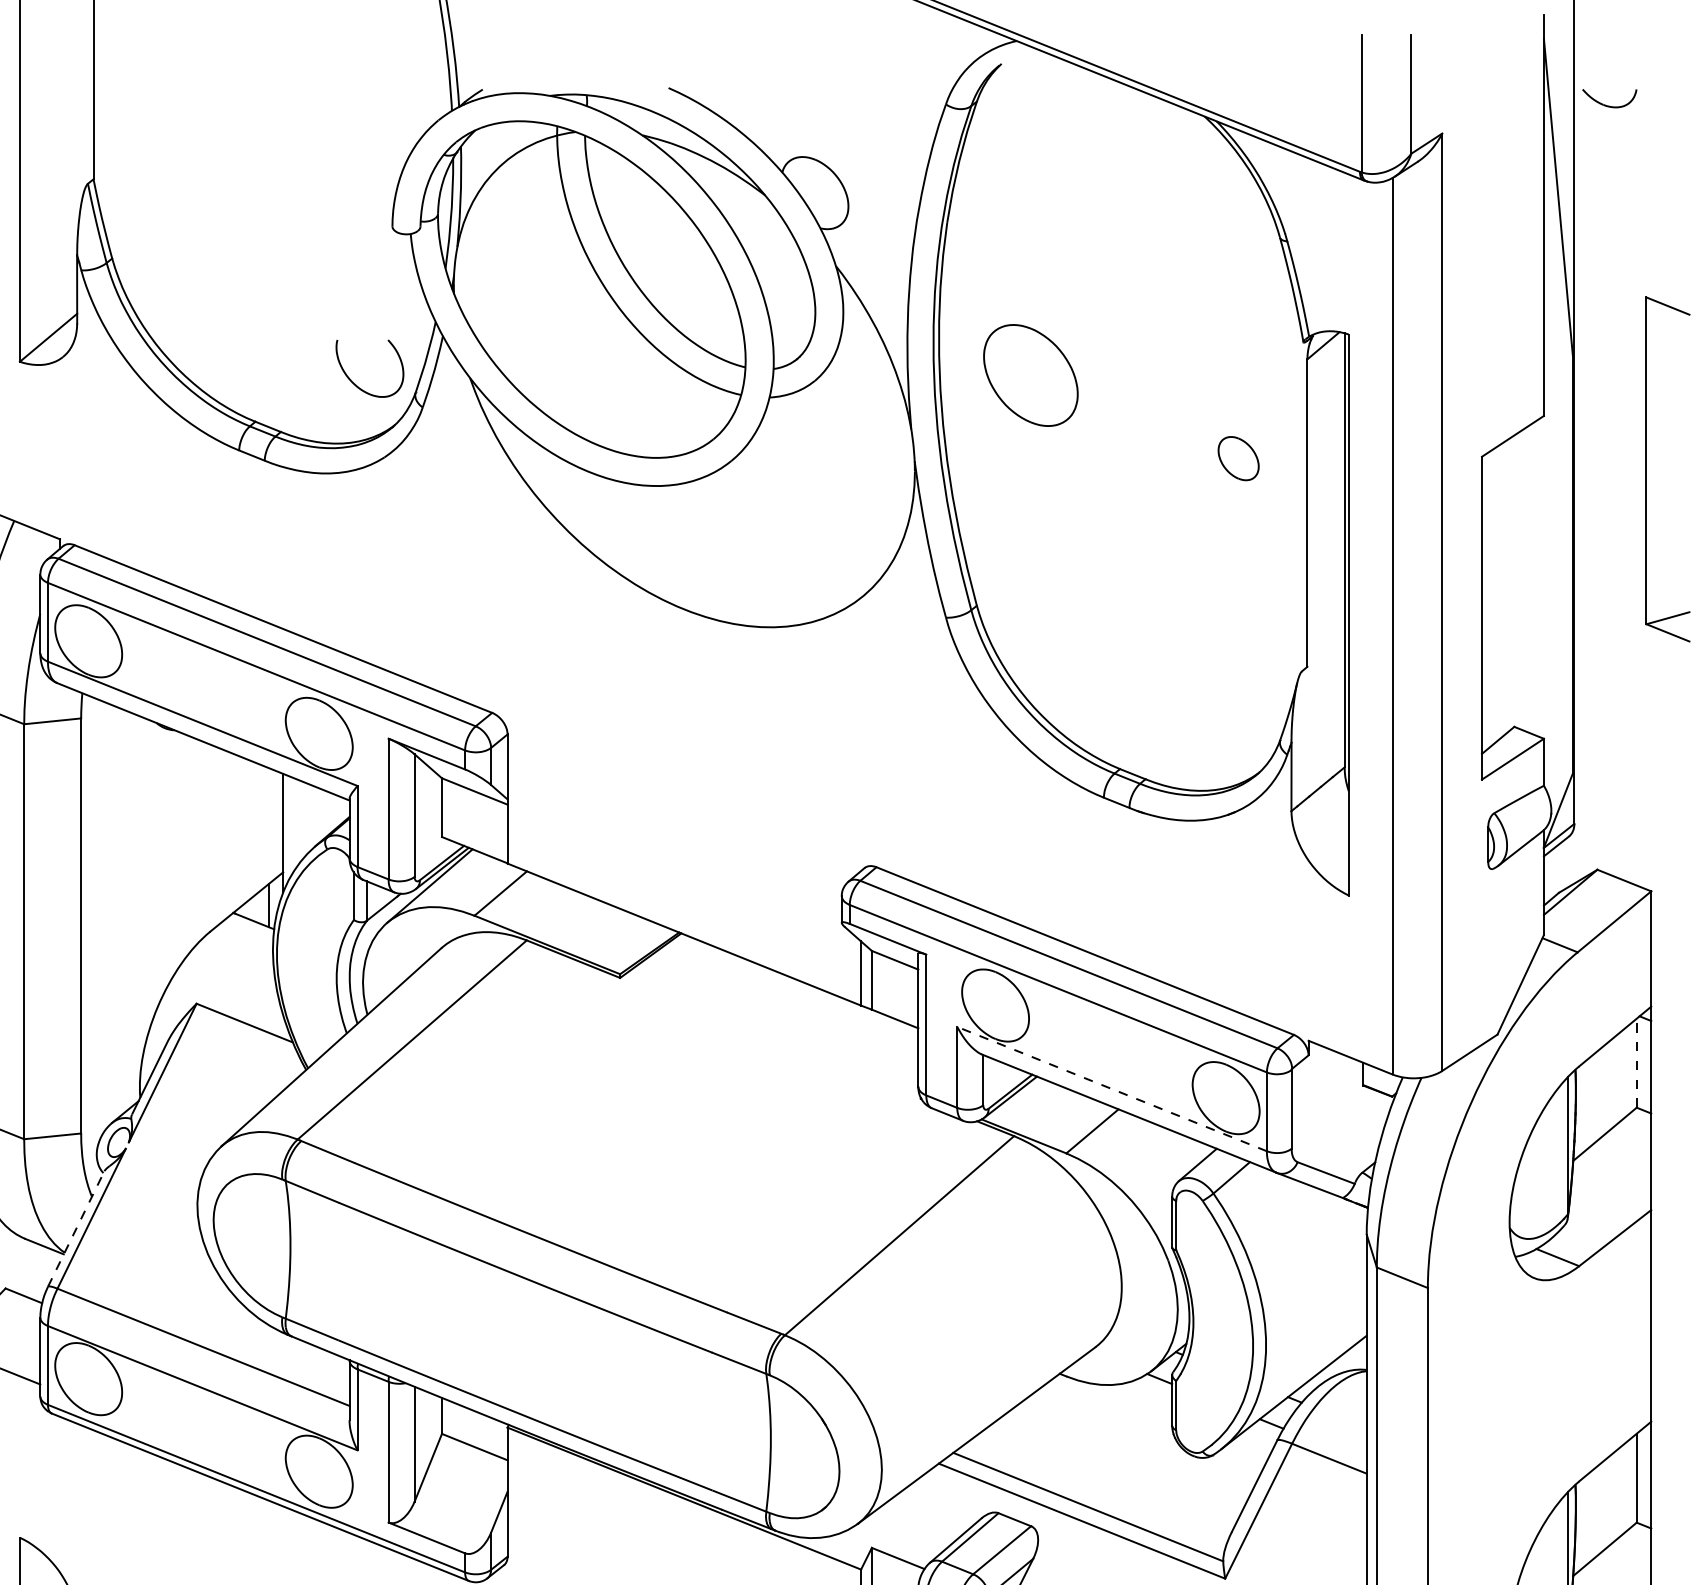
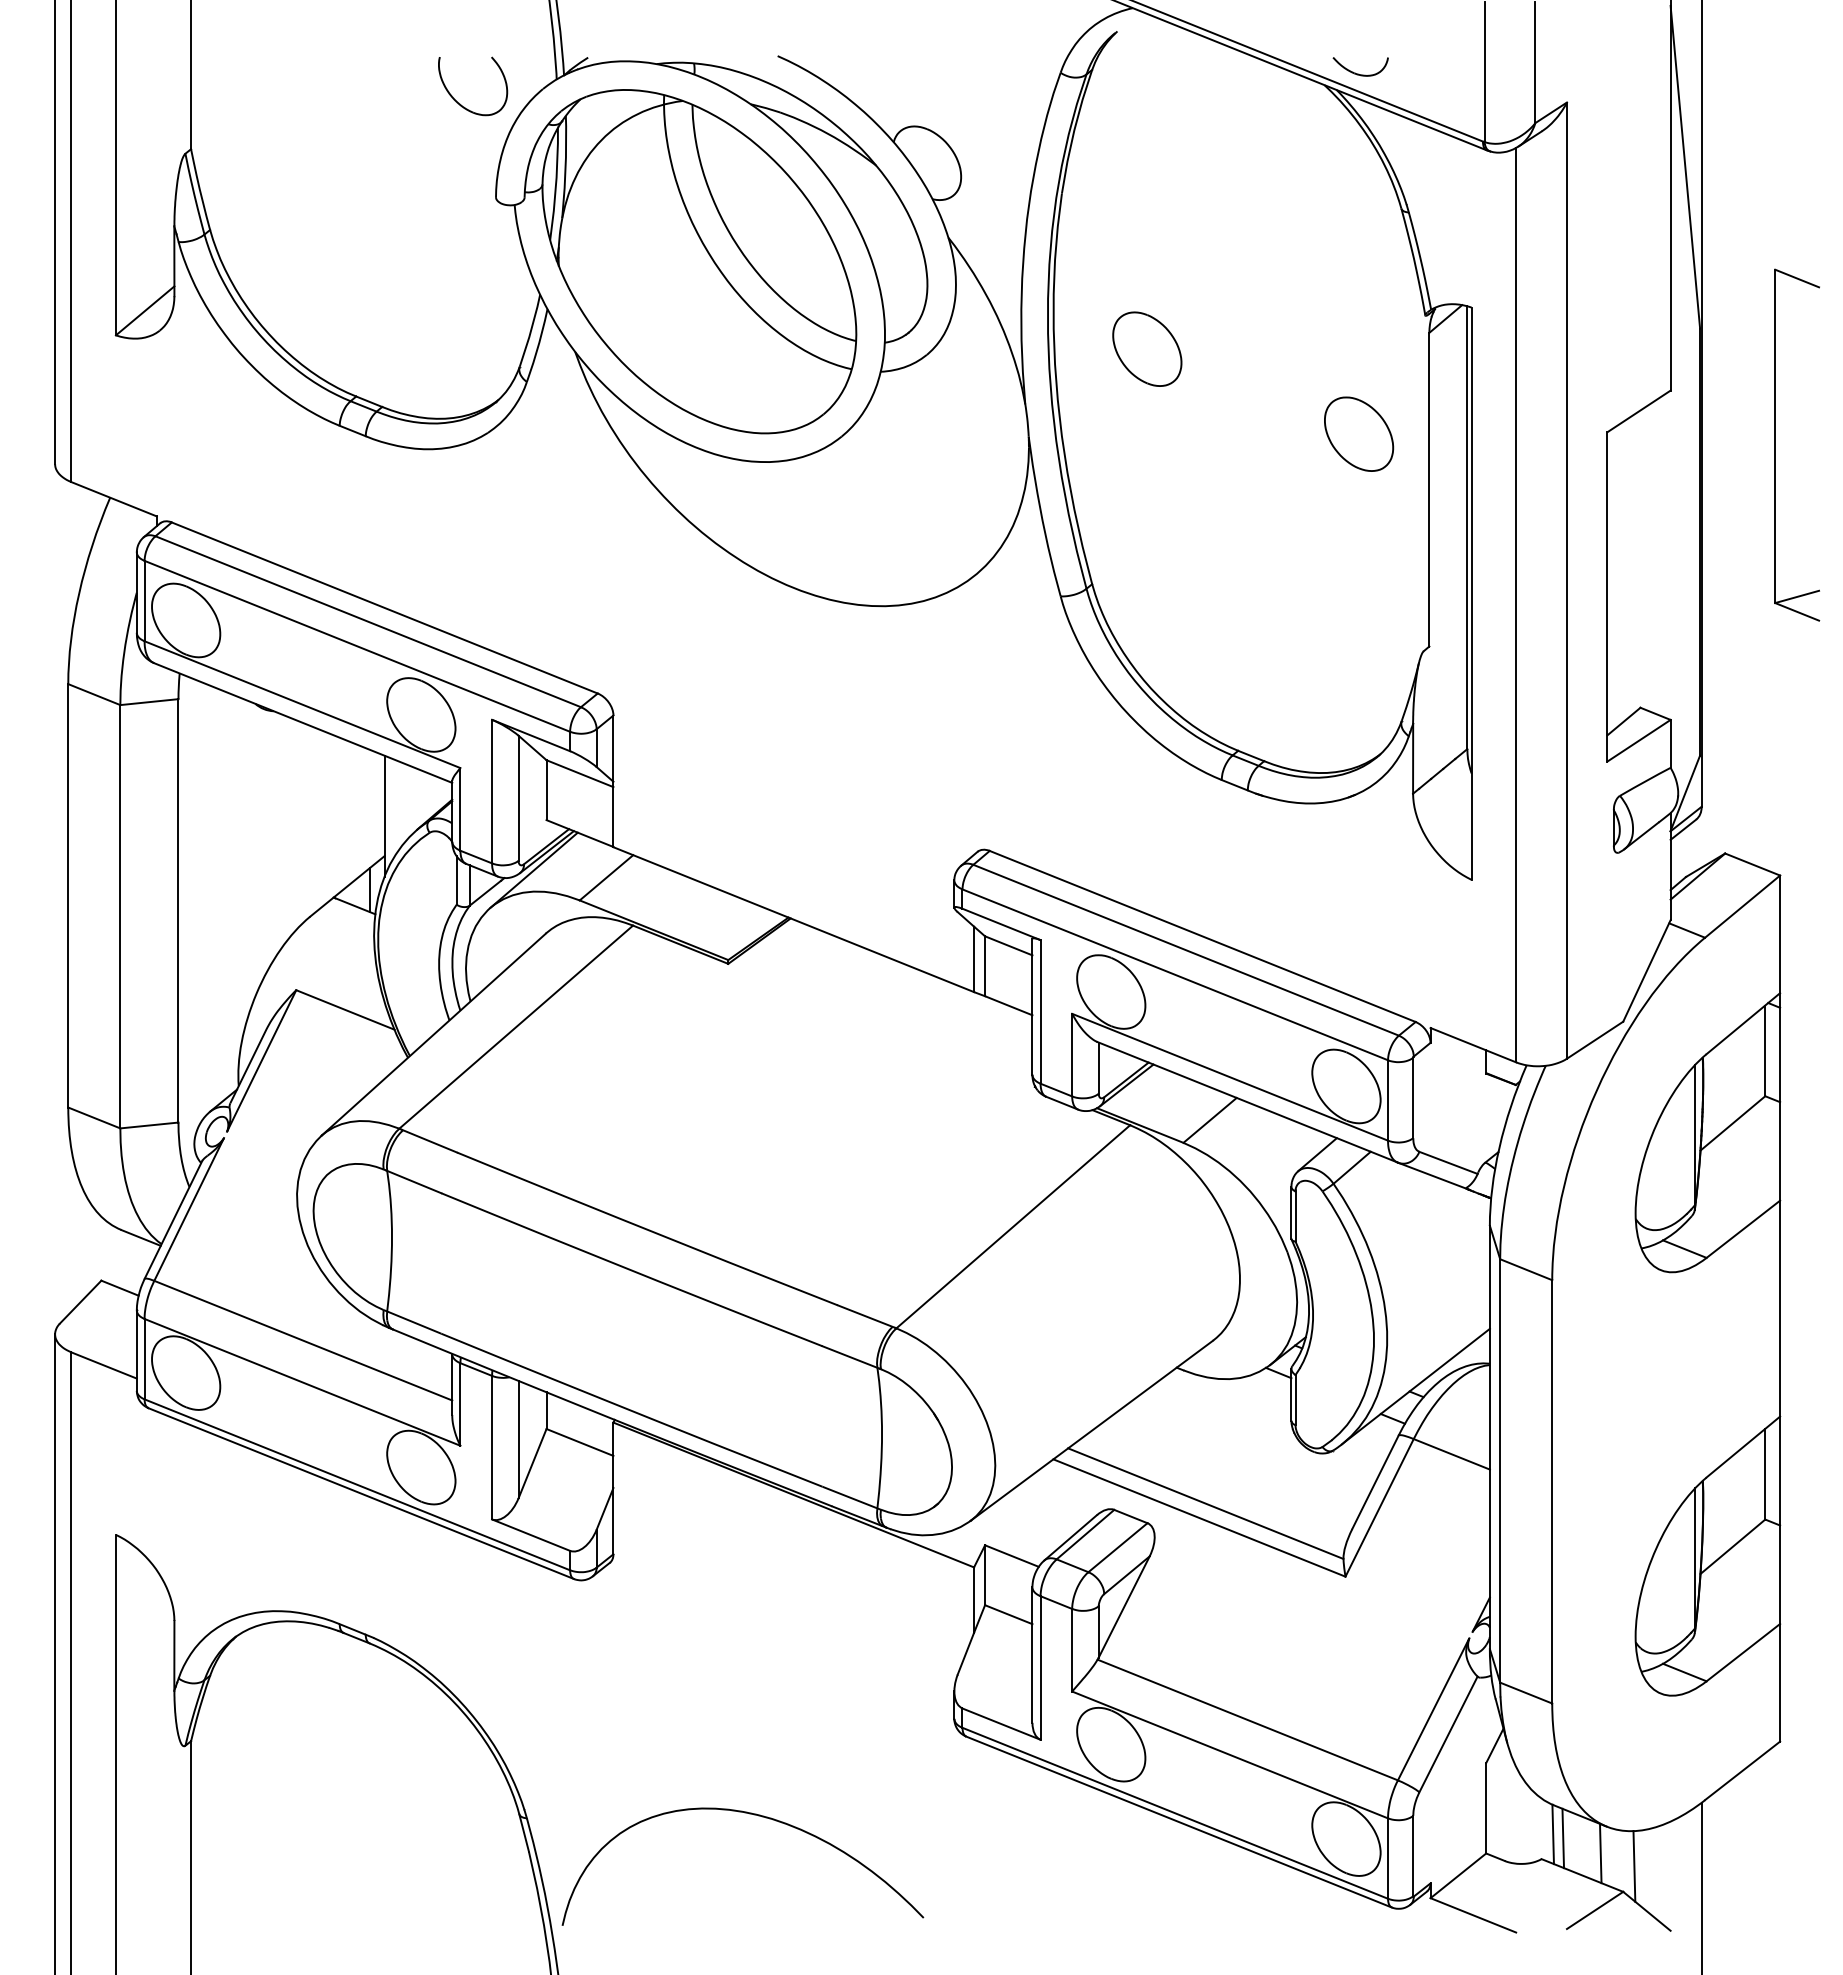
part: (1607, 105) -> (1358, 73), moved
part: (1031, 374) -> (1147, 348), size x0.71
part: (357, 385) -> (460, 103), moved
part: (1238, 458) -> (1359, 433), size x1.67
line: (1636, 1062) -> (1765, 1050), dashed -> solid
line: (1111, 1089) -> (1229, 1077), dashed -> solid
line: (76, 1228) -> (173, 1219), dashed -> solid

